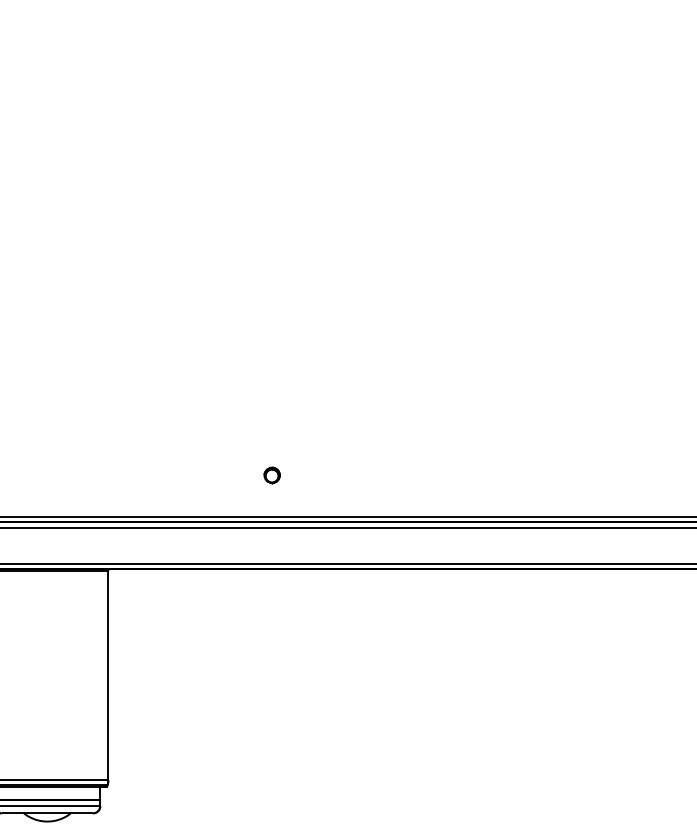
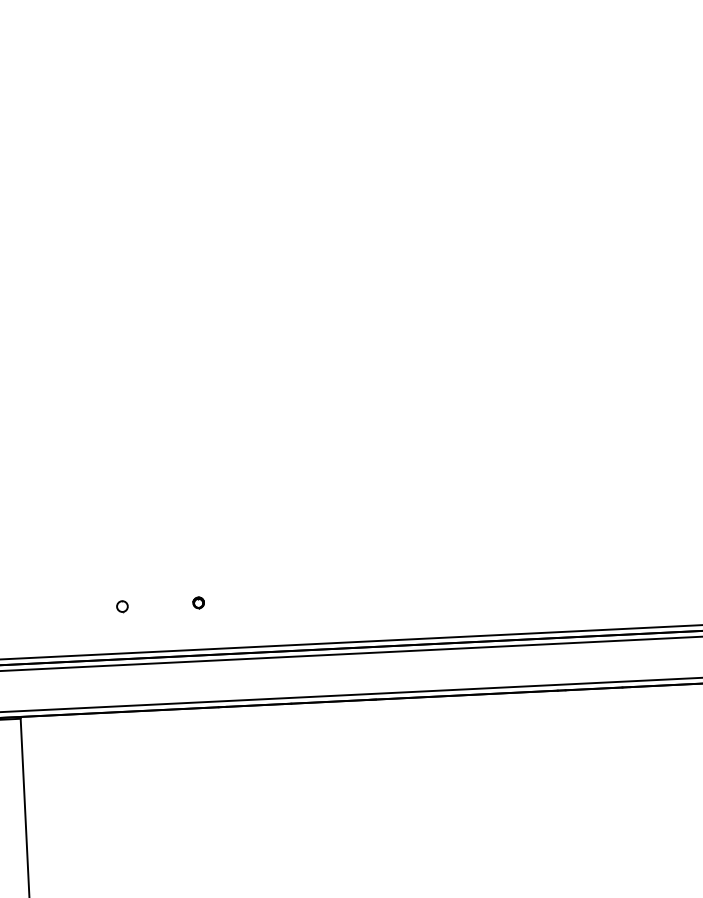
part: (203, 475) -> (121, 606), added
part: (271, 475) -> (198, 602), size x0.62

